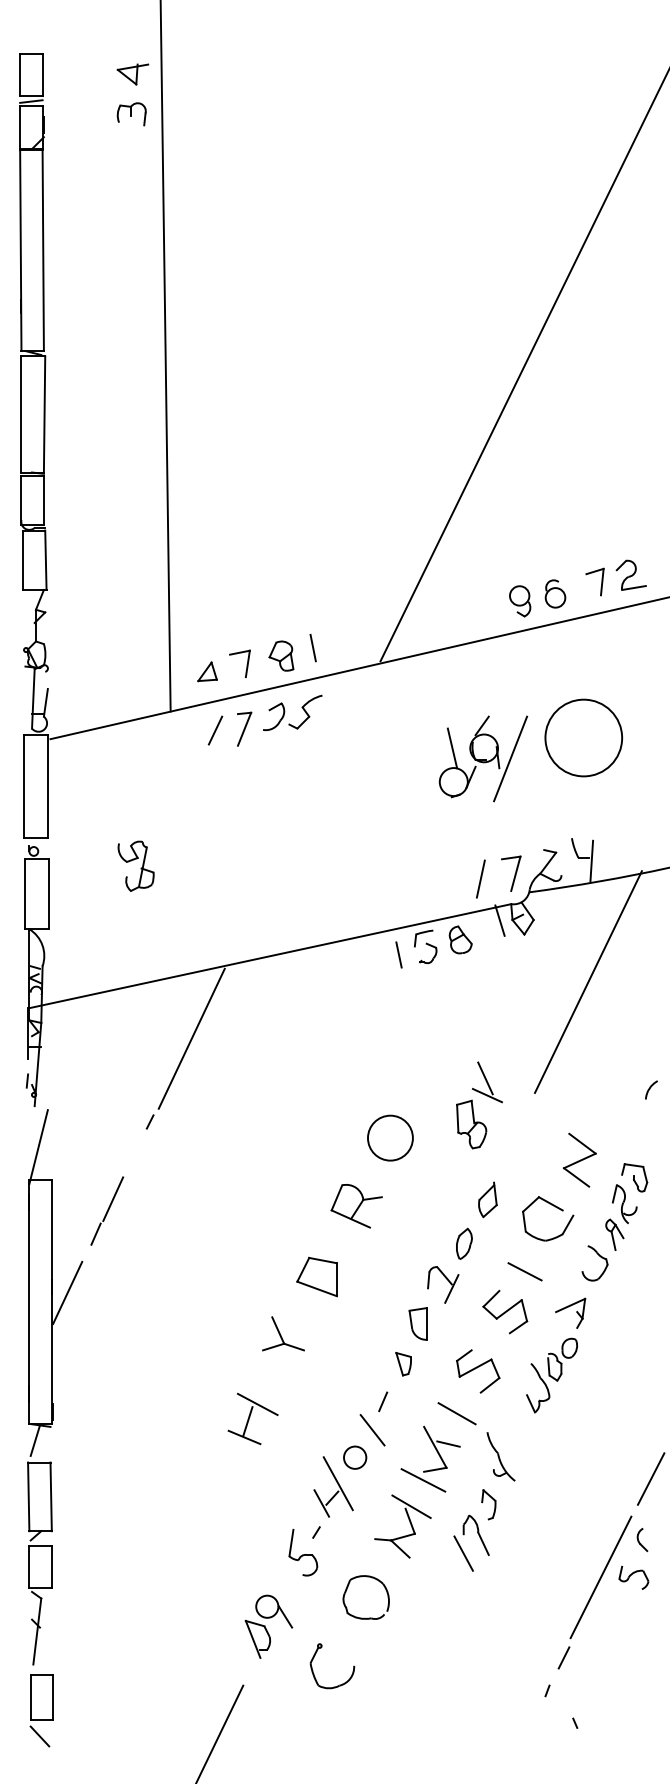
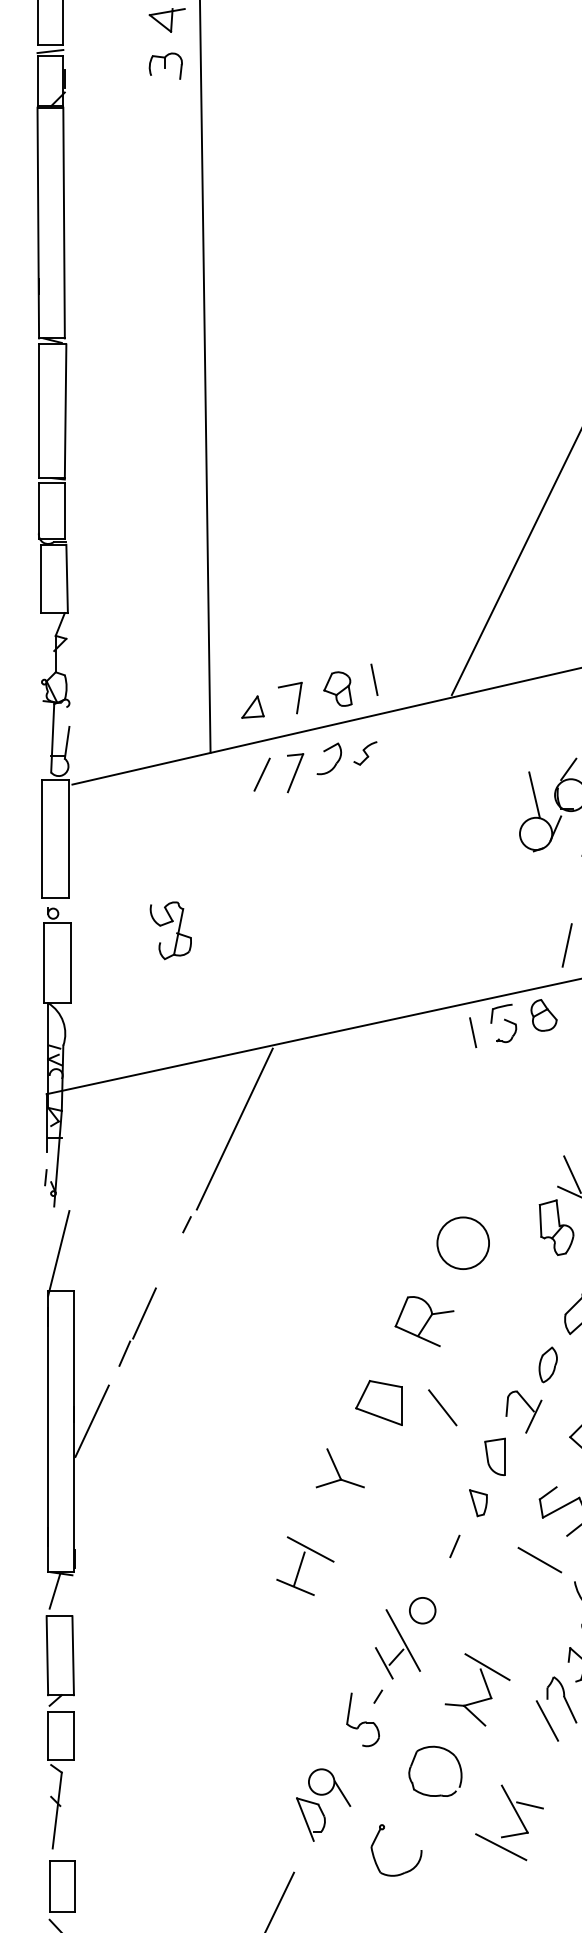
part: (305, 711) -> (365, 752), size x0.6
line: (372, 1430) -> (442, 1408), moved
part: (438, 1455) -> (518, 1818), moved

